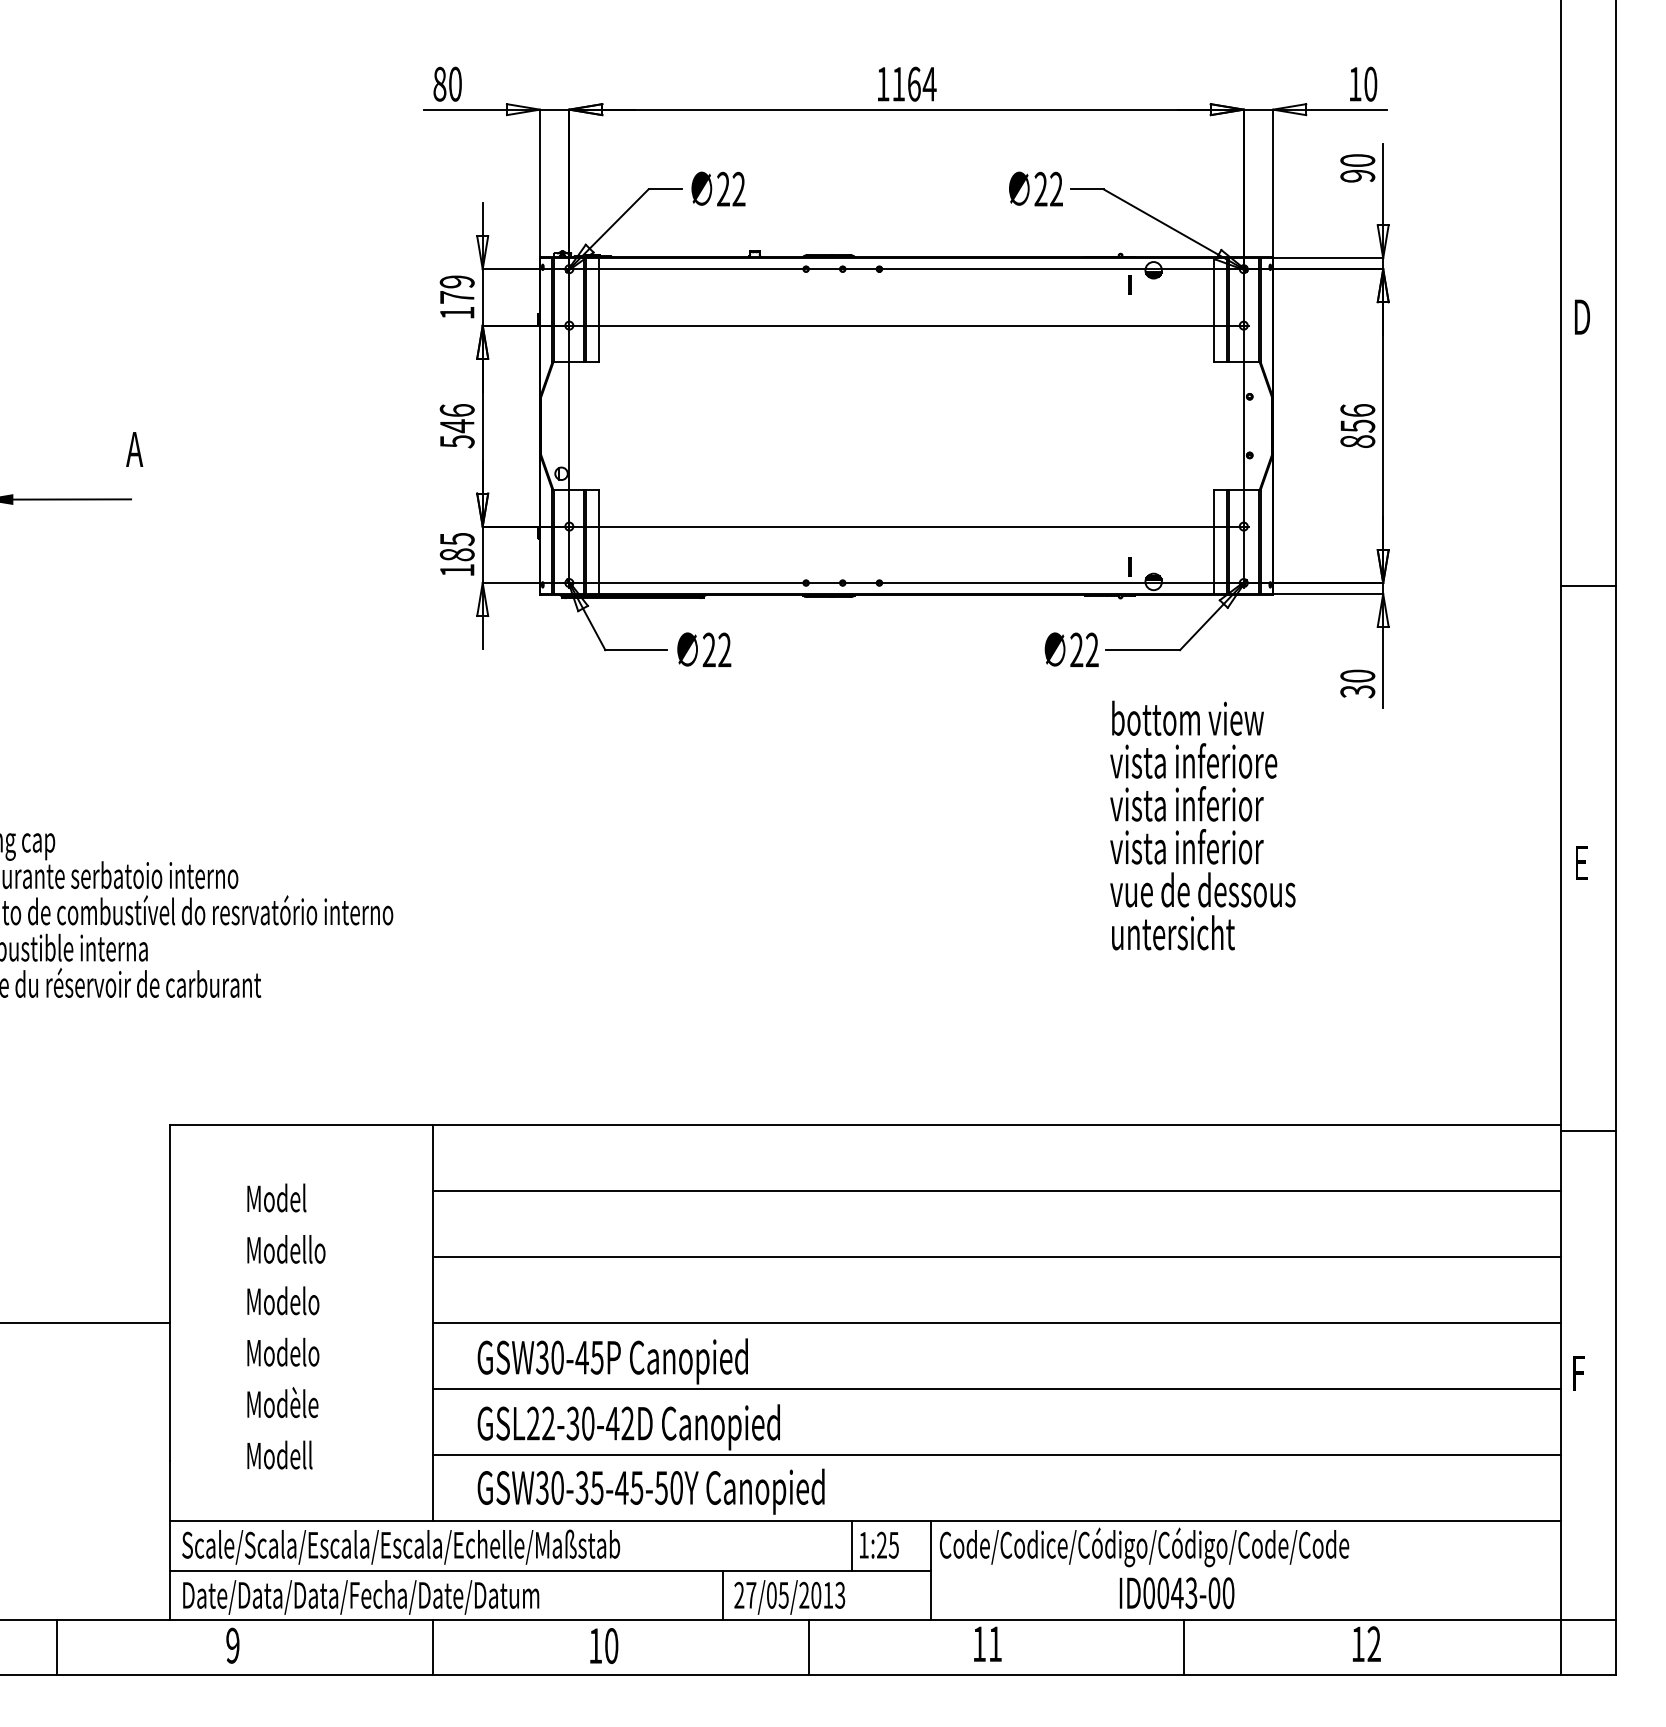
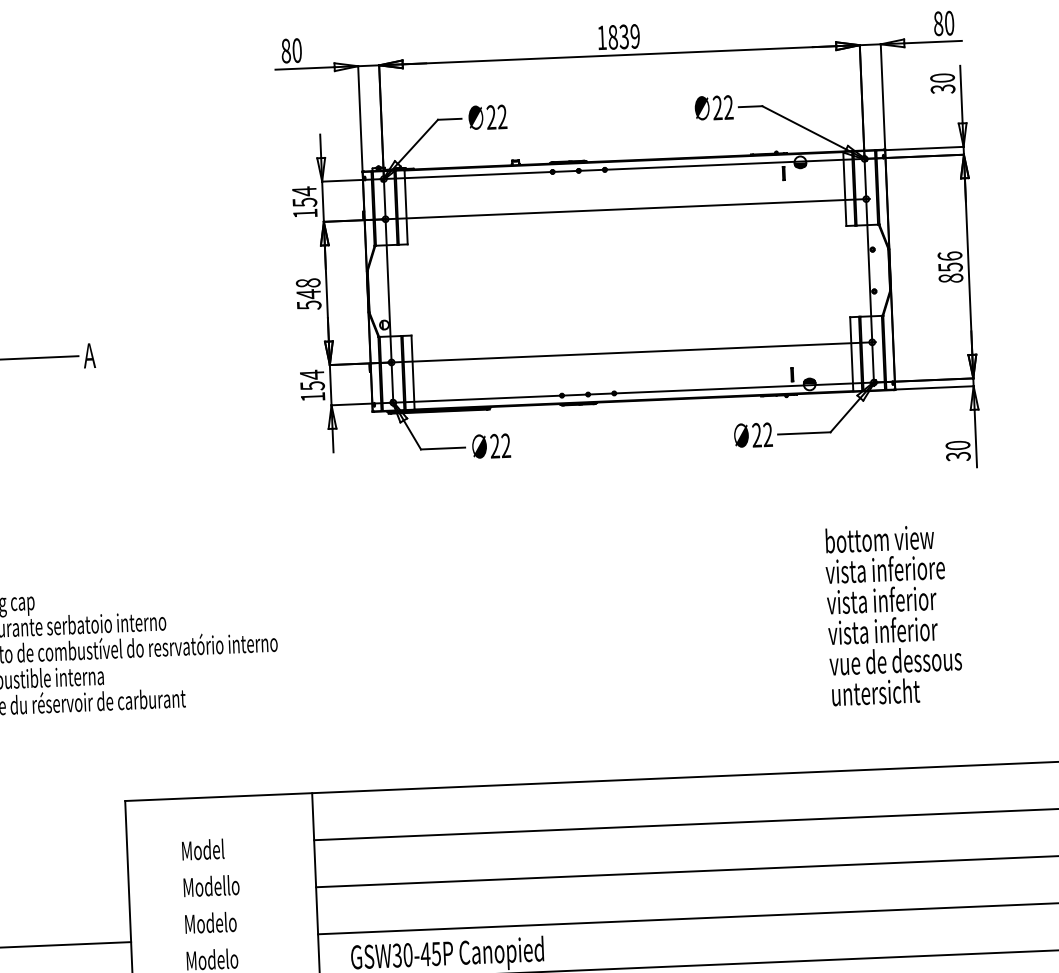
text: (914, 83) -> (624, 36), 1164 -> 1839
text: (1354, 83) -> (937, 23), 10 -> 80
text: (1357, 175) -> (942, 88), 90 -> 30
text: (456, 289) -> (304, 196), 179 -> 154
text: (456, 410) -> (307, 283), 546 -> 548
text: (134, 449) -> (89, 355), moved
text: (456, 546) -> (311, 380), 185 -> 154
text: (1202, 825) -> (893, 614), moved

